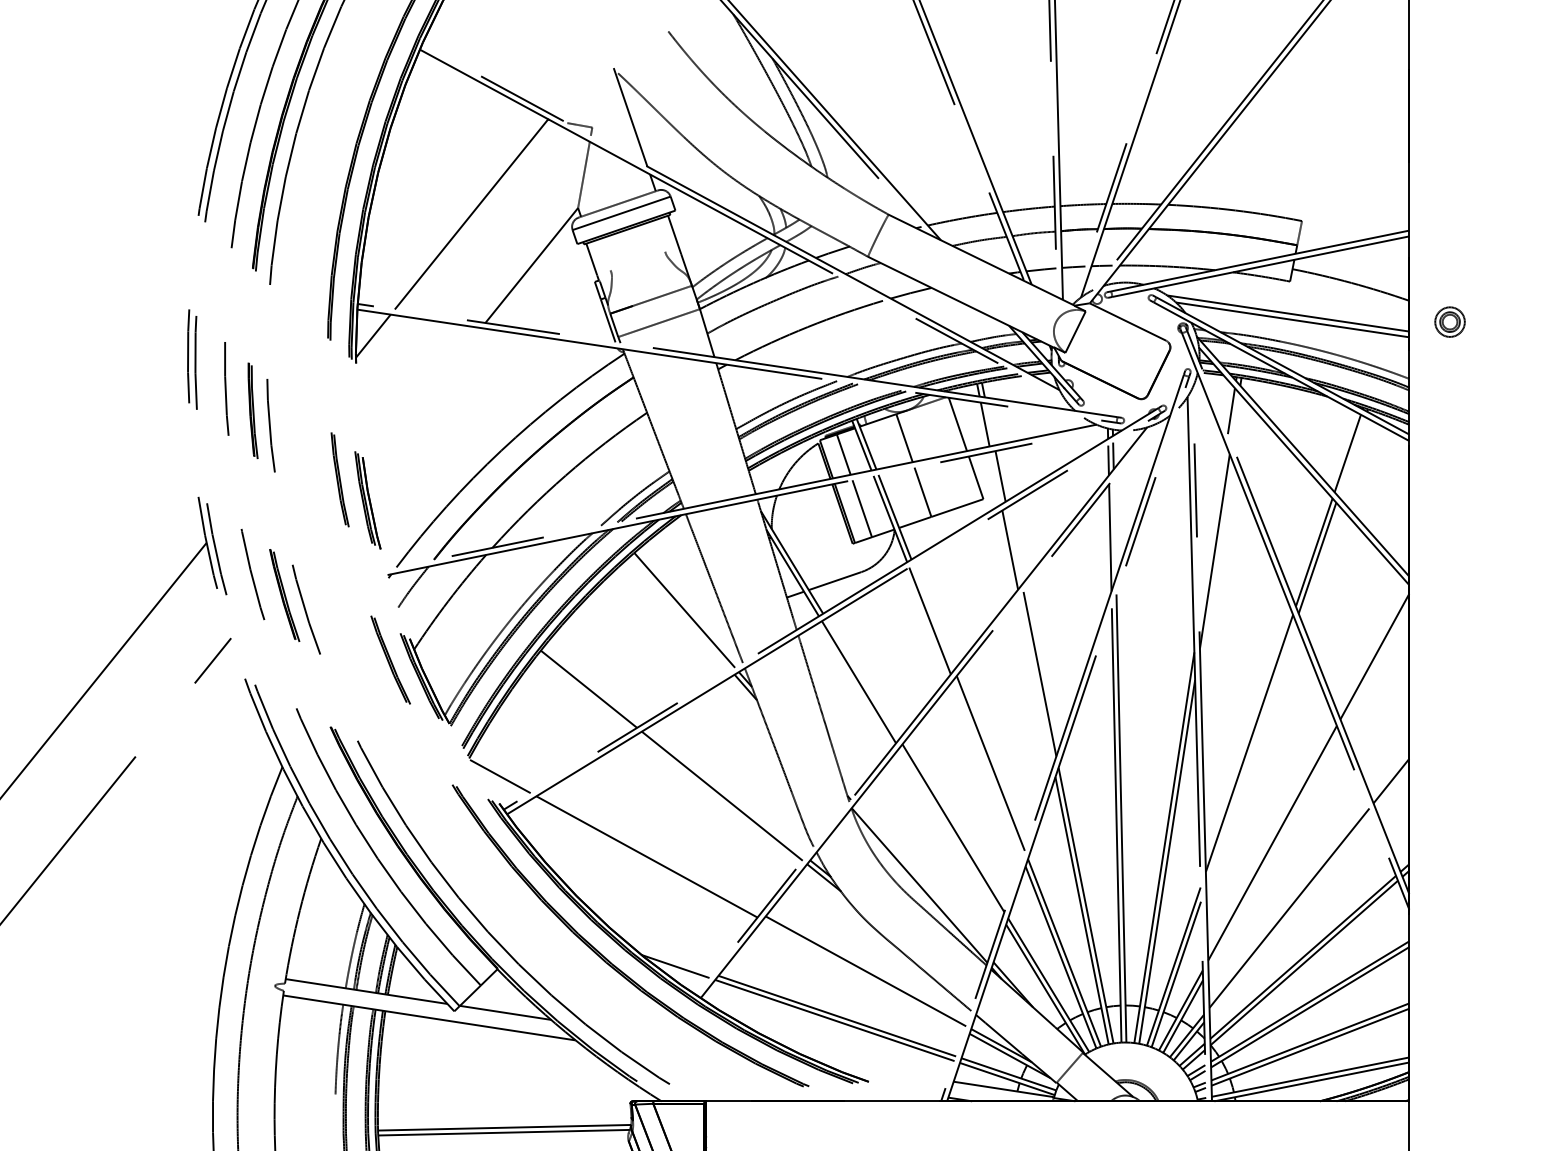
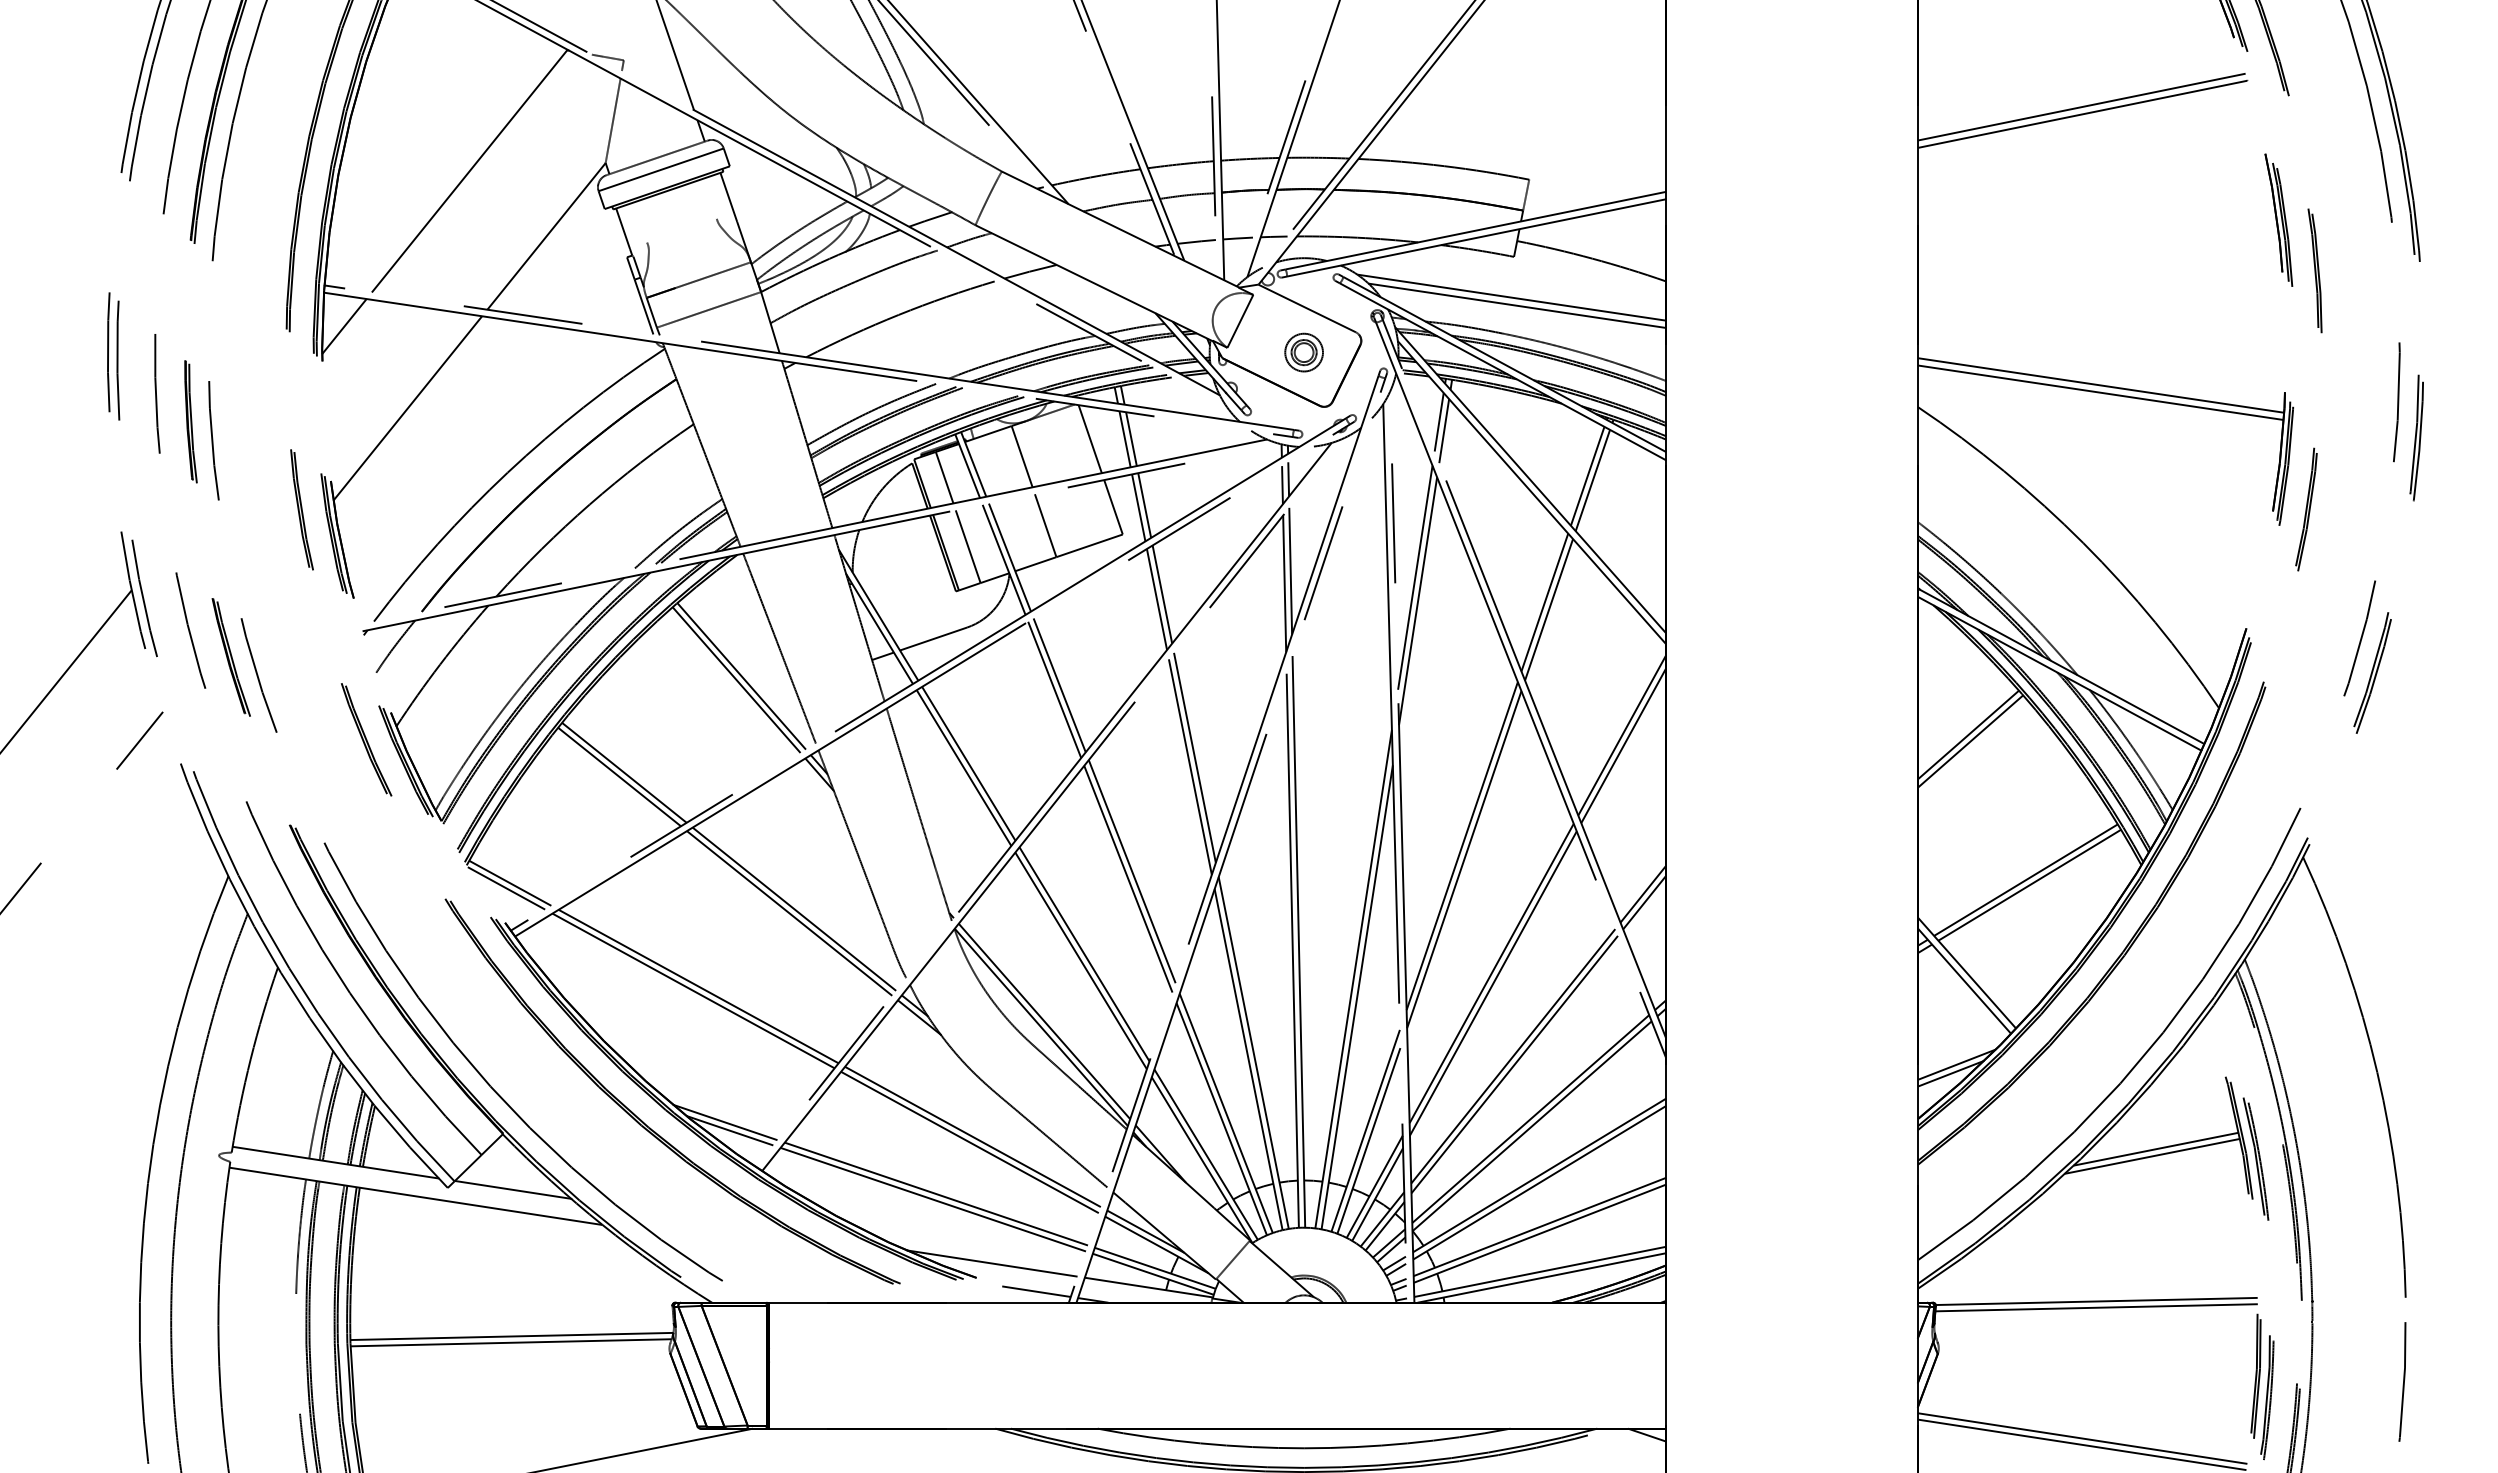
part: (1449, 322) -> (1303, 352), moved
line: (422, 400) -> (407, 408), added
line: (1235, 418) -> (1444, 431), added
line: (990, 424) -> (1131, 439), added
line: (1351, 456) -> (1592, 480), added
line: (995, 478) -> (1138, 507), added
line: (1114, 527) -> (1290, 570), added
line: (1212, 532) -> (1415, 577), added
line: (1014, 546) -> (1162, 594), added
line: (680, 612) -> (736, 679), added
line: (933, 617) -> (1059, 685), added
line: (1375, 664) -> (1623, 745), added
line: (862, 678) -> (968, 763), added
line: (1035, 681) -> (1189, 766), added
line: (592, 685) -> (624, 772), added
line: (1251, 753) -> (1464, 859), added
line: (987, 768) -> (1128, 878), added
line: (503, 771) -> (510, 882), added
line: (1392, 787) -> (1644, 902), added
line: (726, 792) -> (794, 908), added
line: (950, 833) -> (1080, 960), added
line: (1273, 851) -> (1492, 983), added
line: (650, 853) -> (698, 986), added
line: (922, 880) -> (1044, 1021), added
line: (1290, 914) -> (1514, 1064), added
line: (671, 960) -> (724, 1122), added
line: (863, 975) -> (969, 1142), added
line: (880, 1070) -> (991, 1263), added
line: (915, 1092) -> (1036, 1291), added

